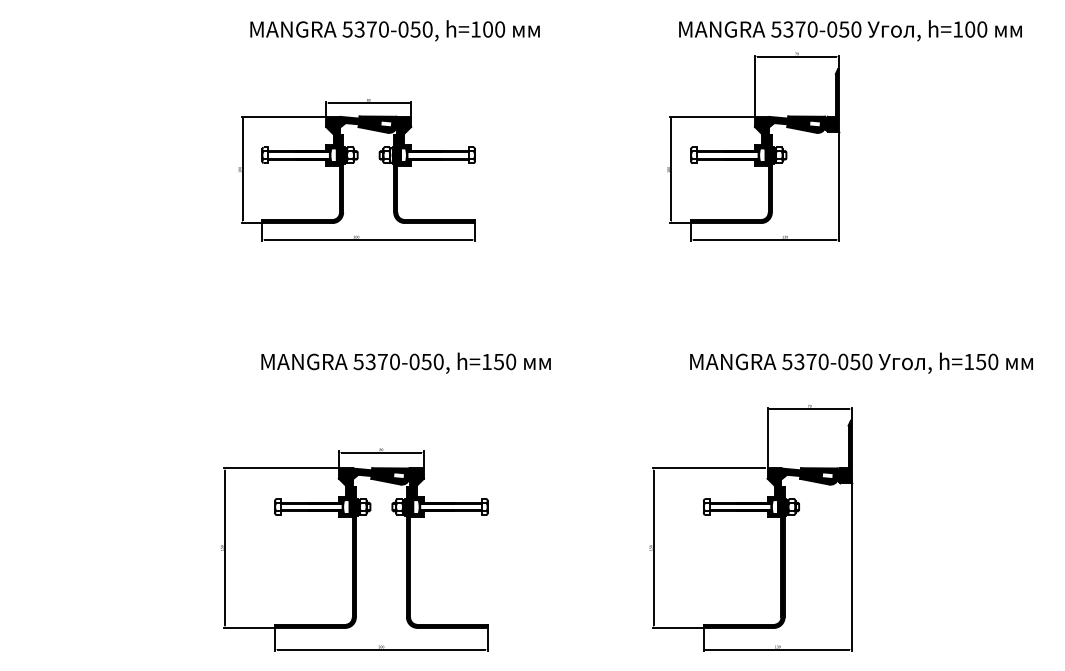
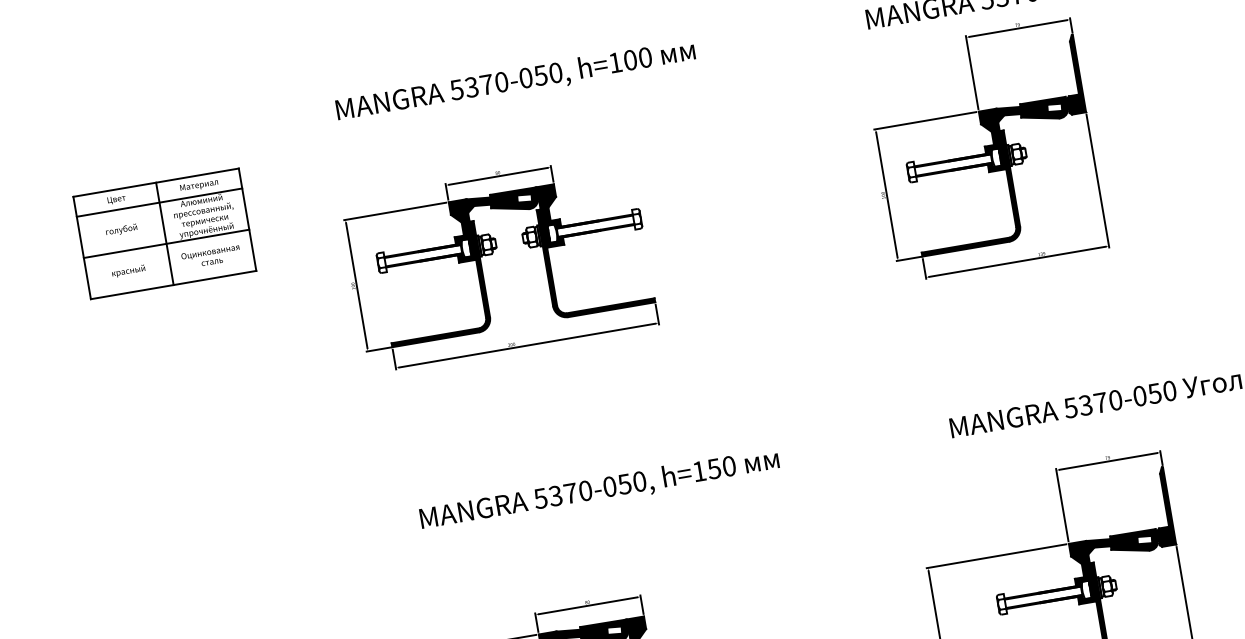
part: (98, 103) -> (164, 234), added

